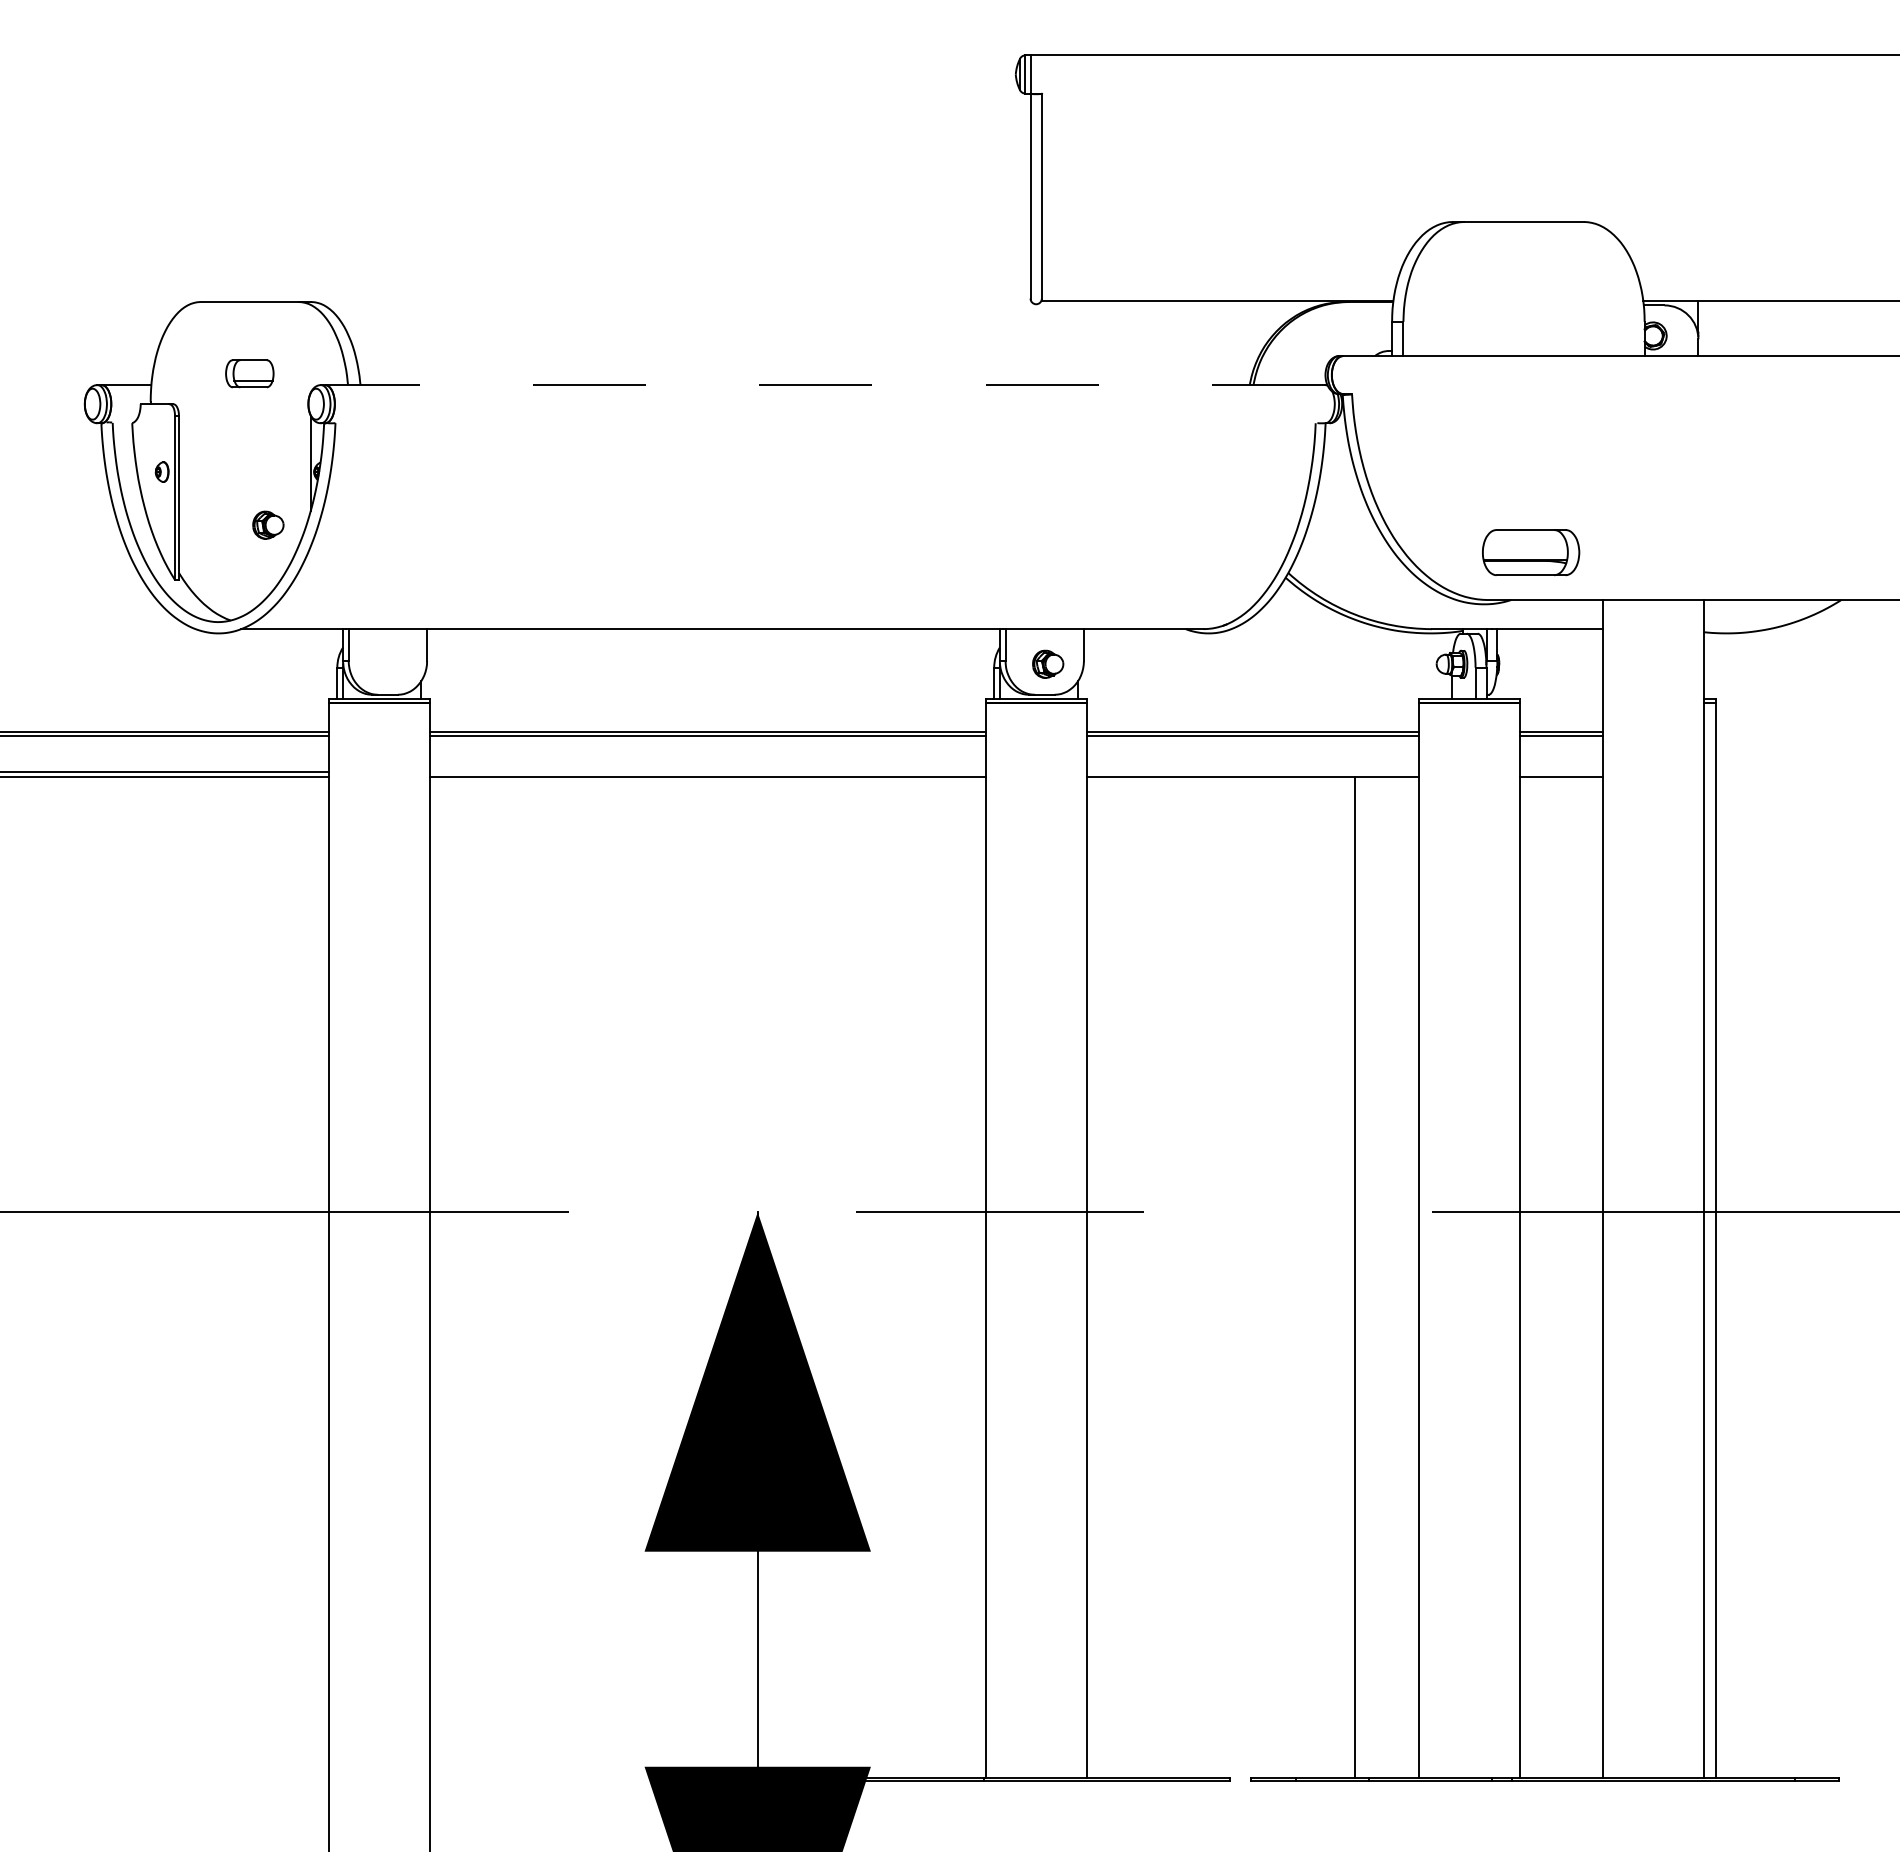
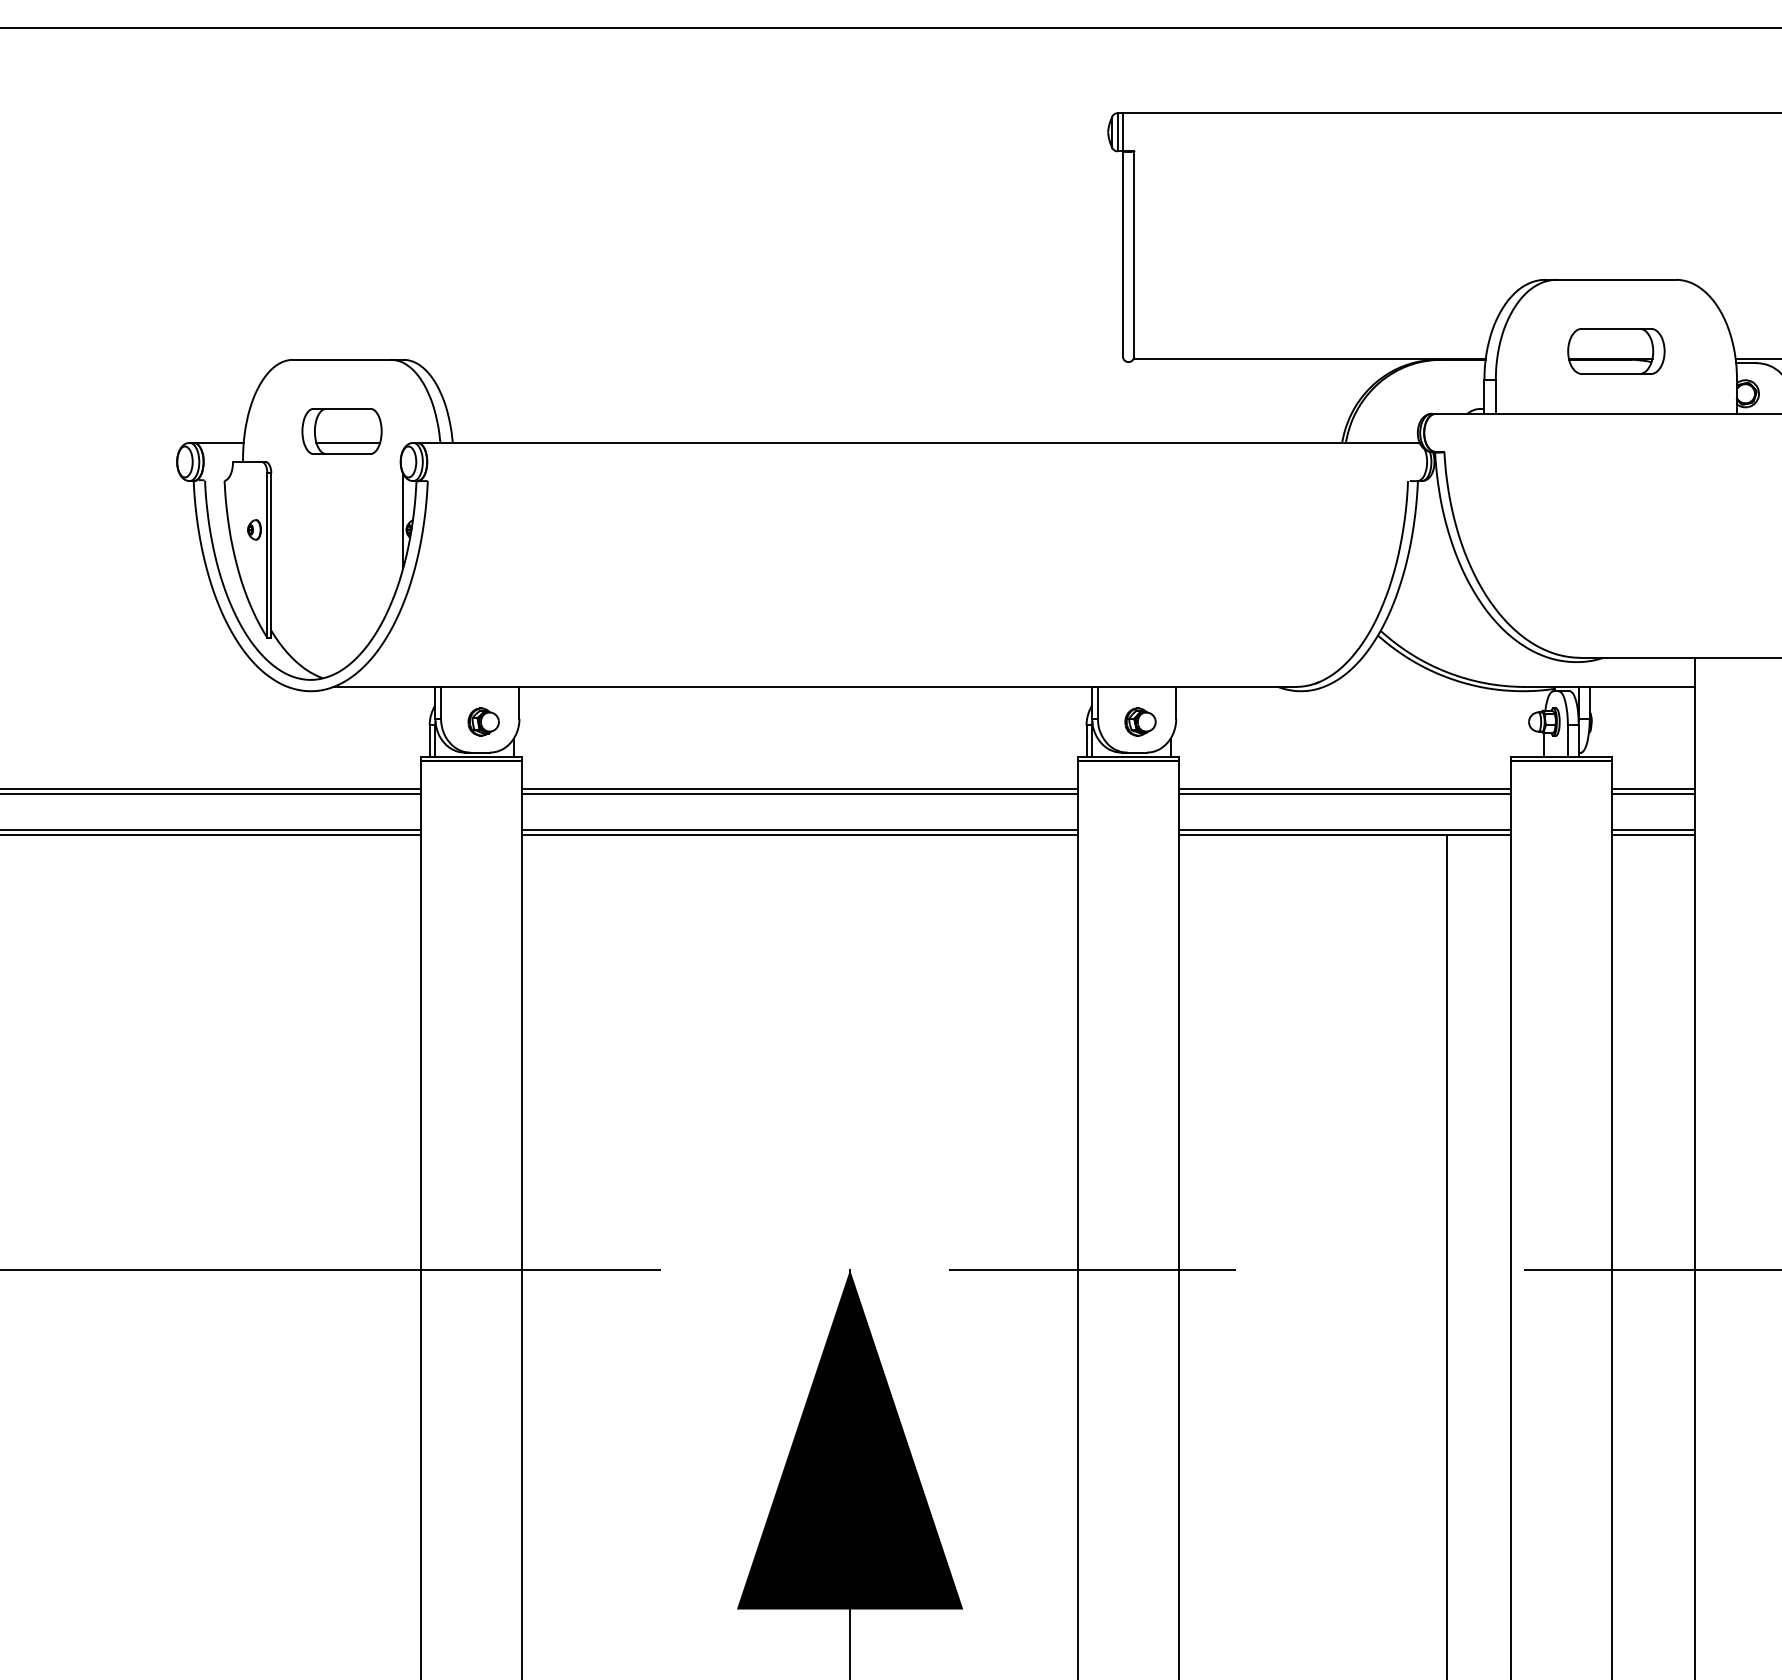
part: (249, 373) -> (341, 431), size x1.67
line: (825, 385) -> (917, 443), dashed -> solid
part: (268, 524) -> (483, 721), moved
part: (1531, 552) -> (1616, 351), moved
line: (707, 772) -> (799, 830), added
line: (1252, 772) -> (1344, 830), added
line: (1560, 772) -> (1652, 830), added

